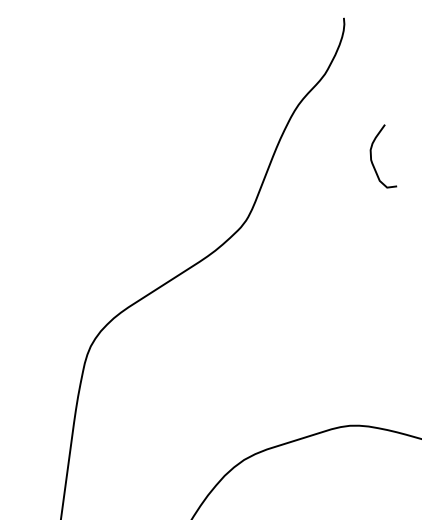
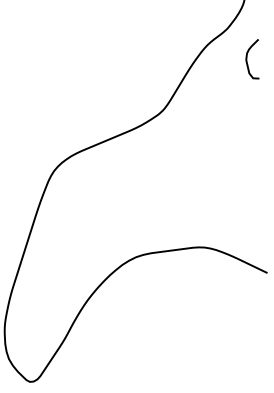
curve: (373, 159) -> (247, 59), moved

